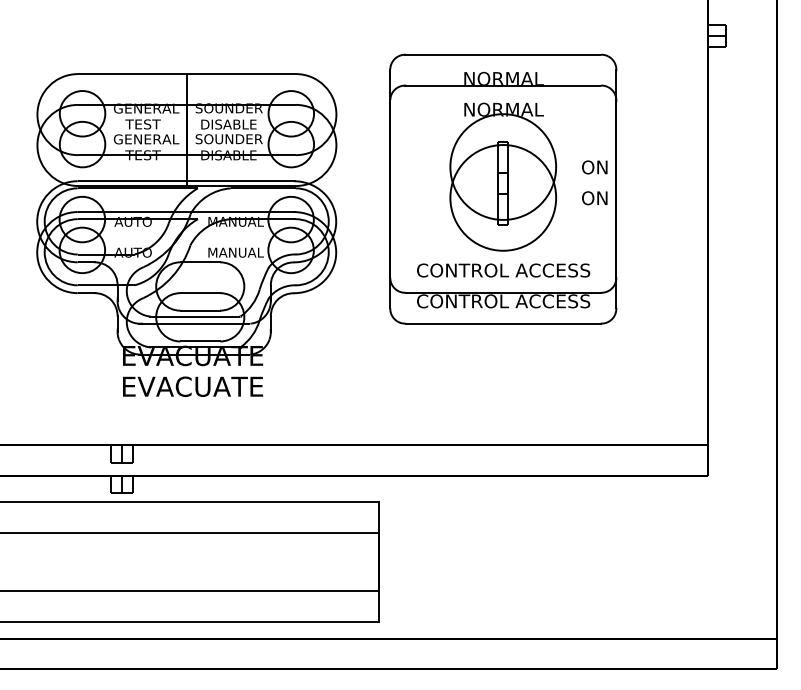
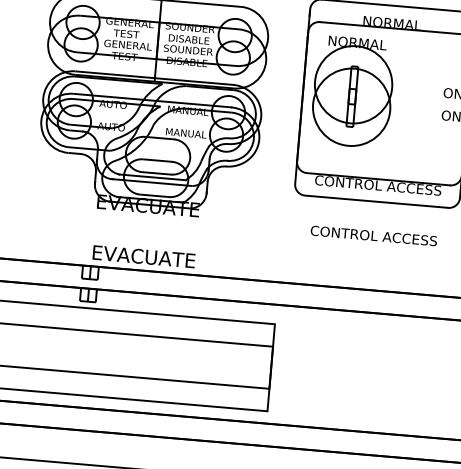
part: (502, 176) -> (352, 91), moved
text: (503, 270) -> (373, 235), moved
text: (193, 386) -> (144, 256), moved

